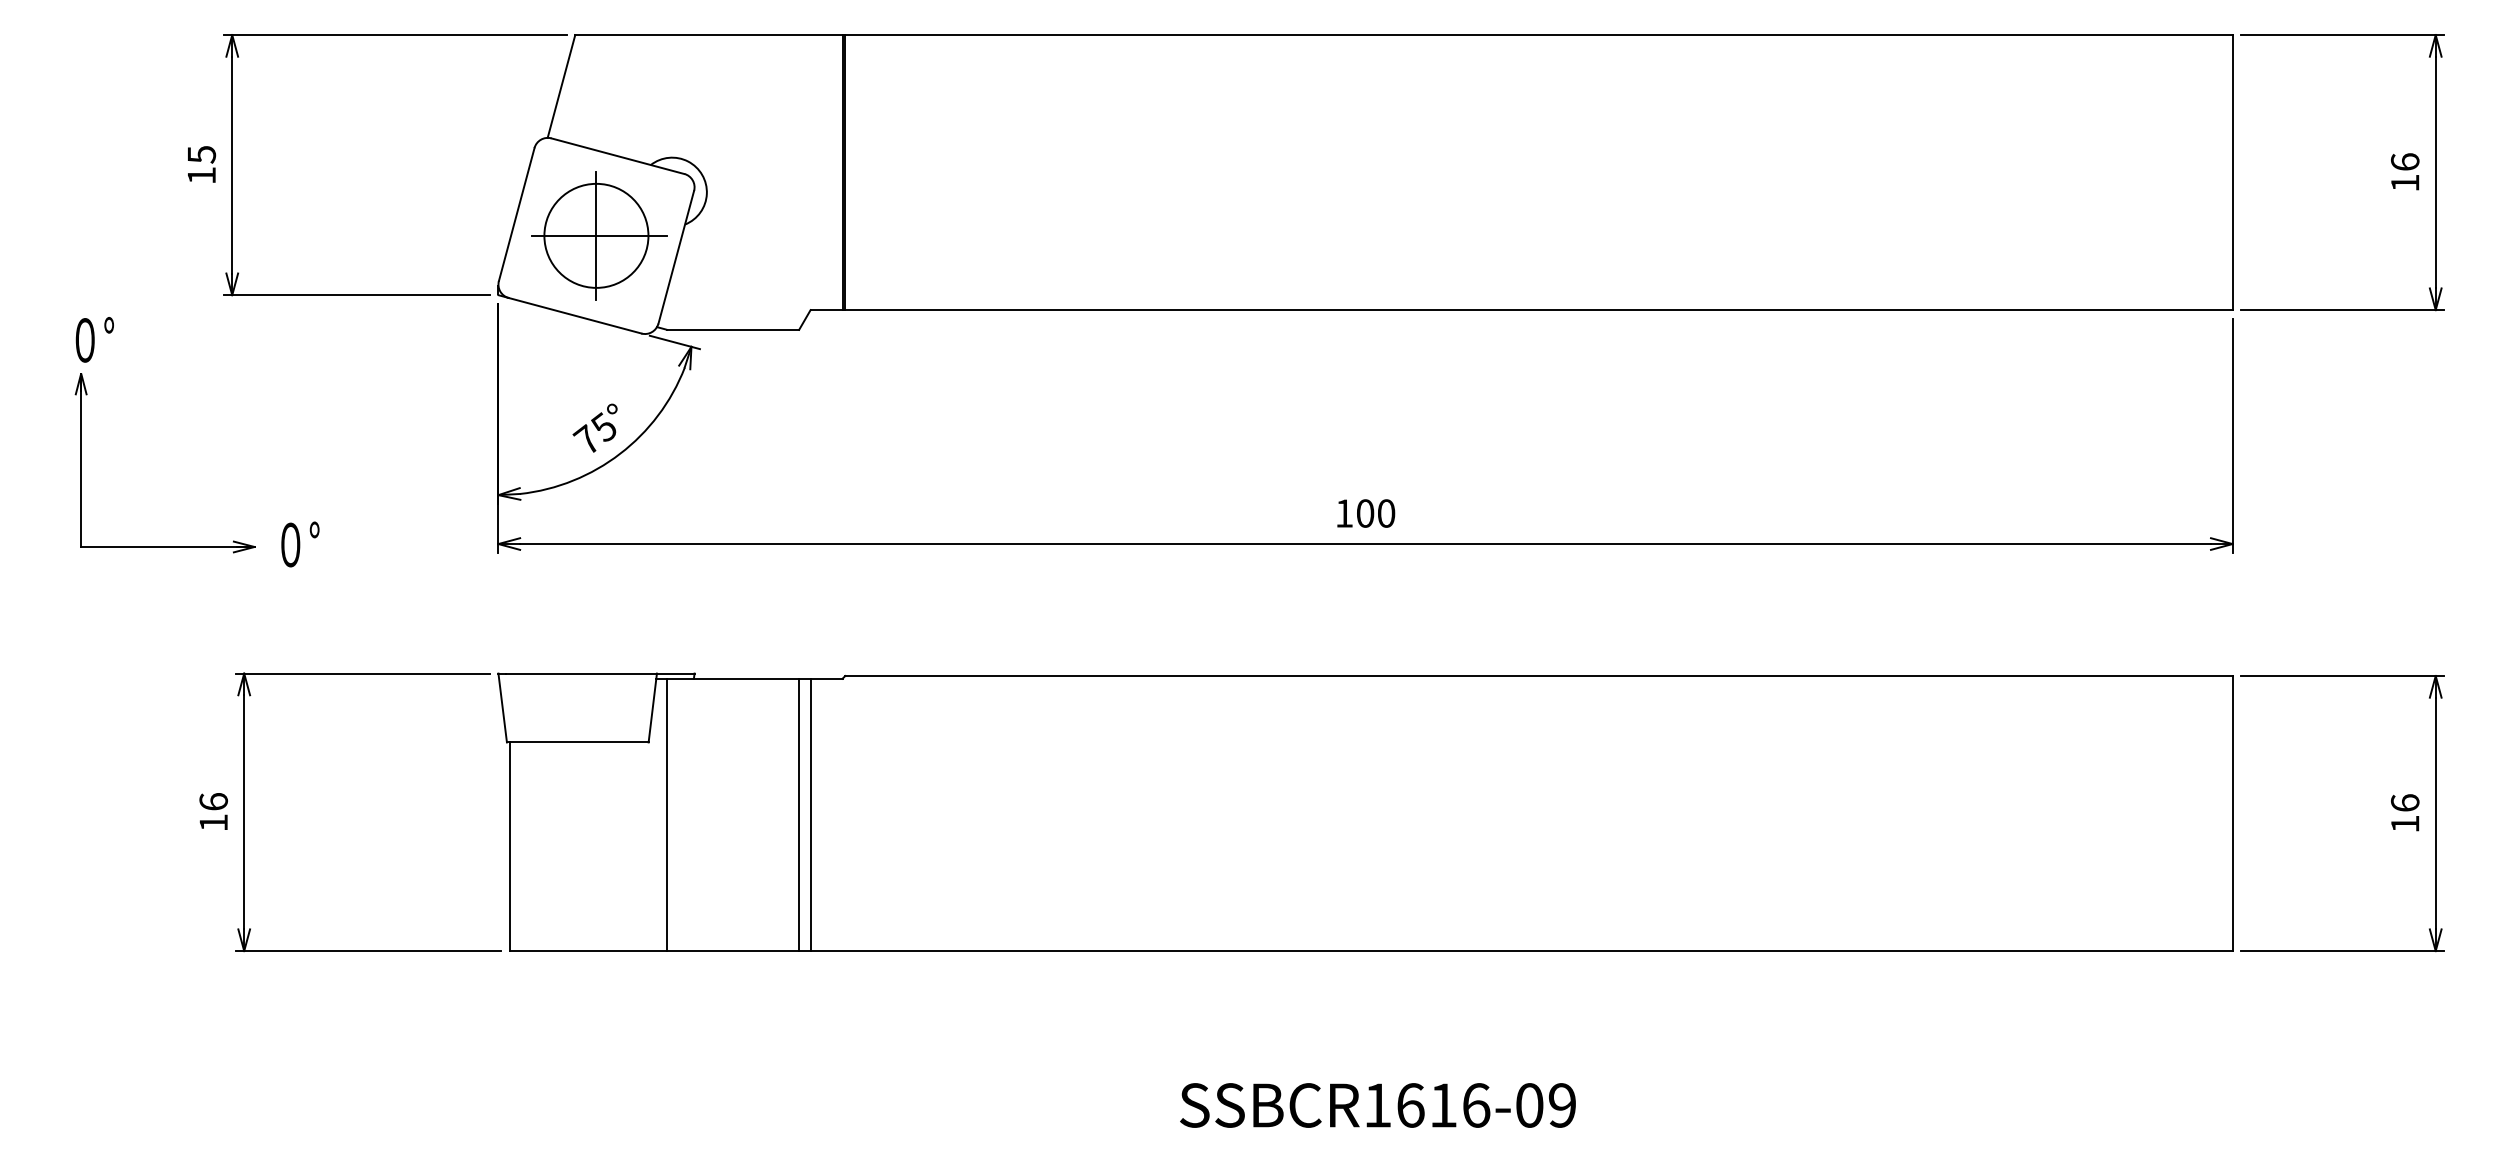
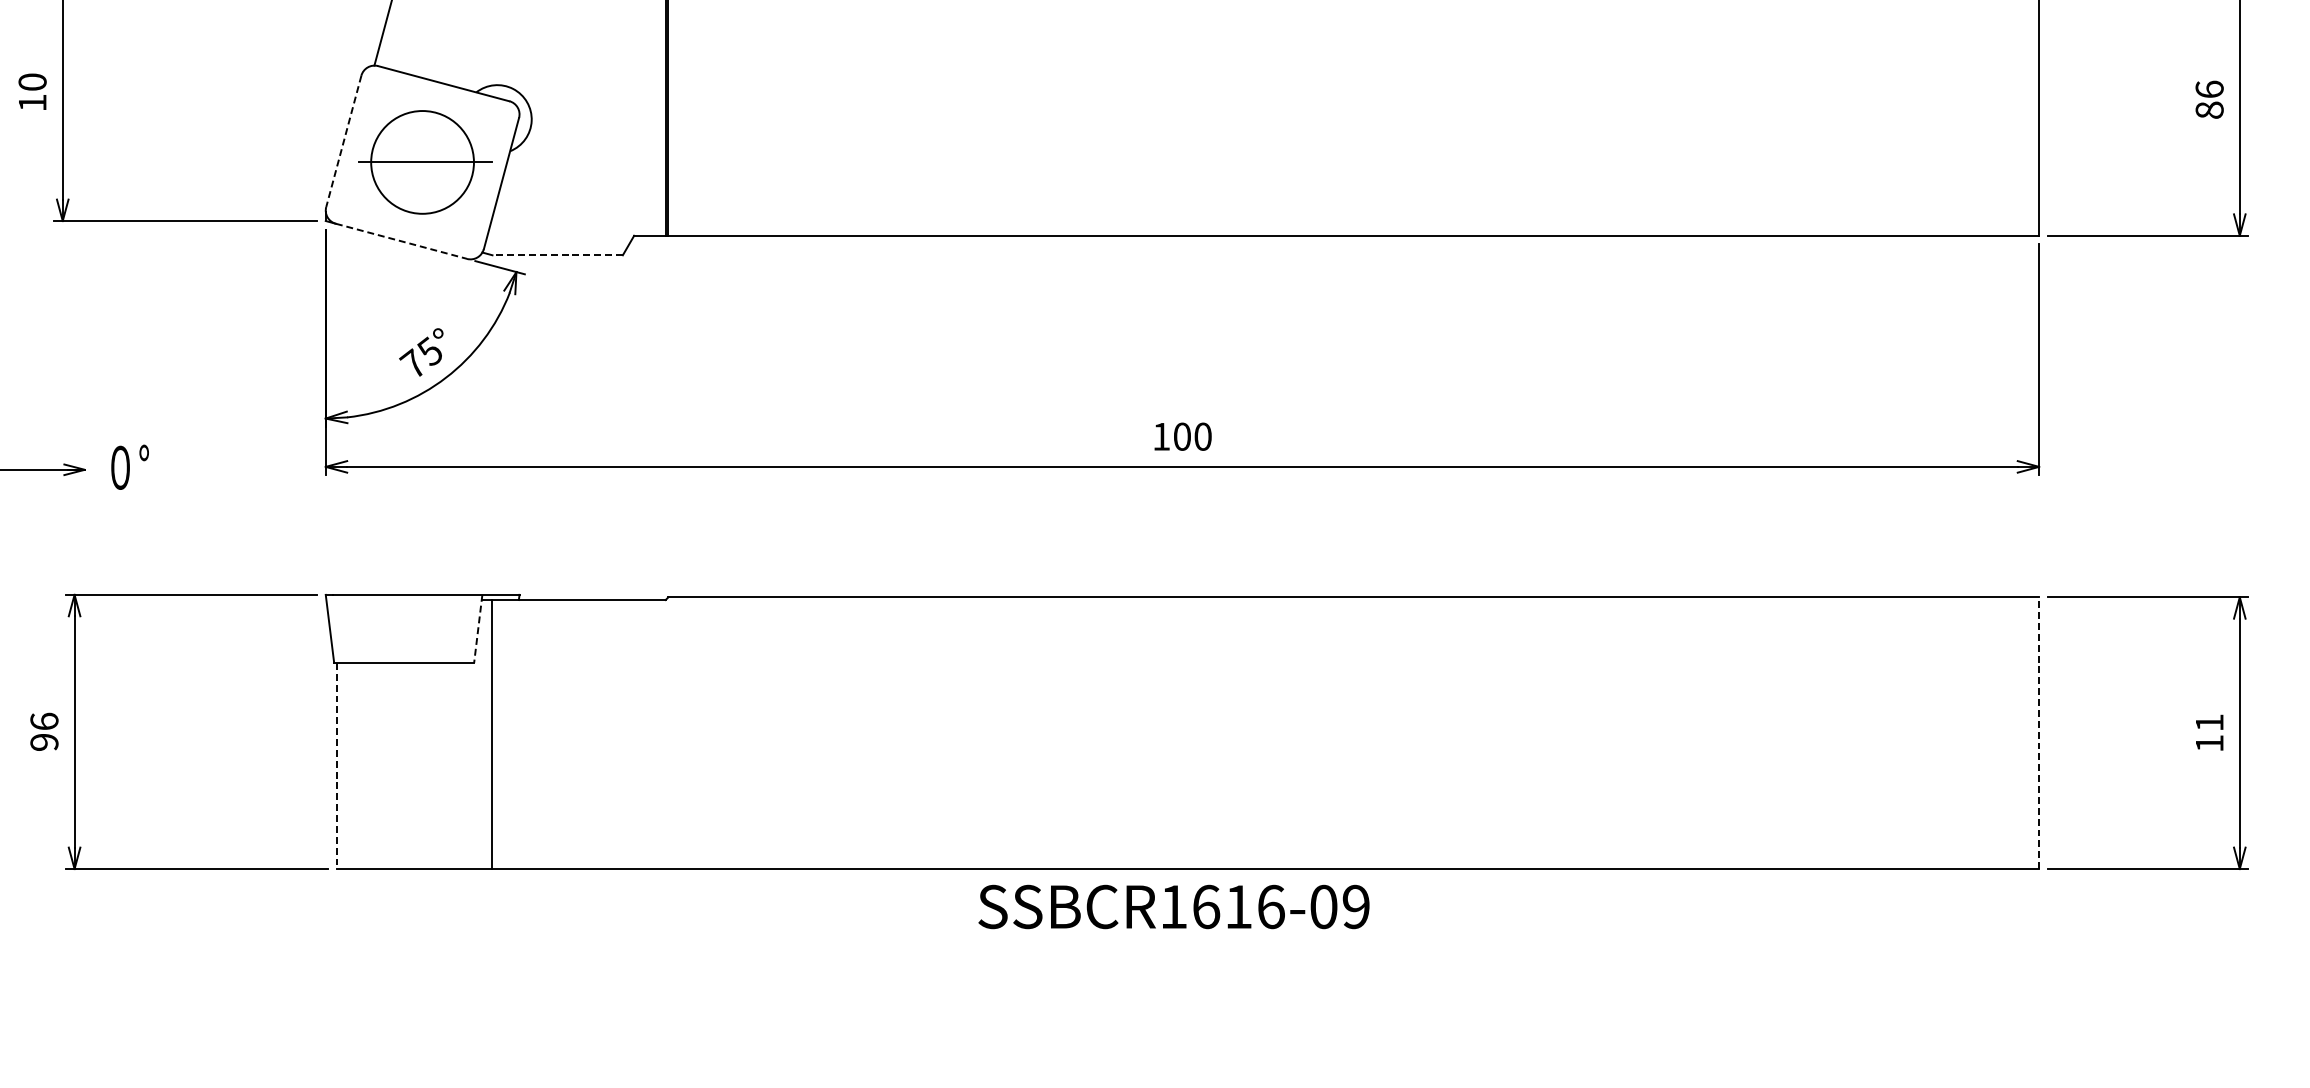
text: (201, 154) -> (32, 82), 15 -> 10
text: (2405, 182) -> (2209, 109), 16 -> 86
line: (516, 214) -> (343, 141), solid -> dashed
line: (596, 235) -> (422, 162), removed
line: (575, 315) -> (401, 241), solid -> dashed
line: (733, 329) -> (558, 254), solid -> dashed
line: (652, 708) -> (477, 629), solid -> dashed
text: (2405, 802) -> (2209, 722), 16 -> 11
line: (2232, 813) -> (2039, 733), solid -> dashed
line: (799, 814) -> (623, 734), removed
line: (810, 814) -> (634, 734), removed
text: (213, 822) -> (44, 742), 16 -> 96
line: (509, 847) -> (336, 766), solid -> dashed
text: (1377, 1105) -> (1173, 907), moved

